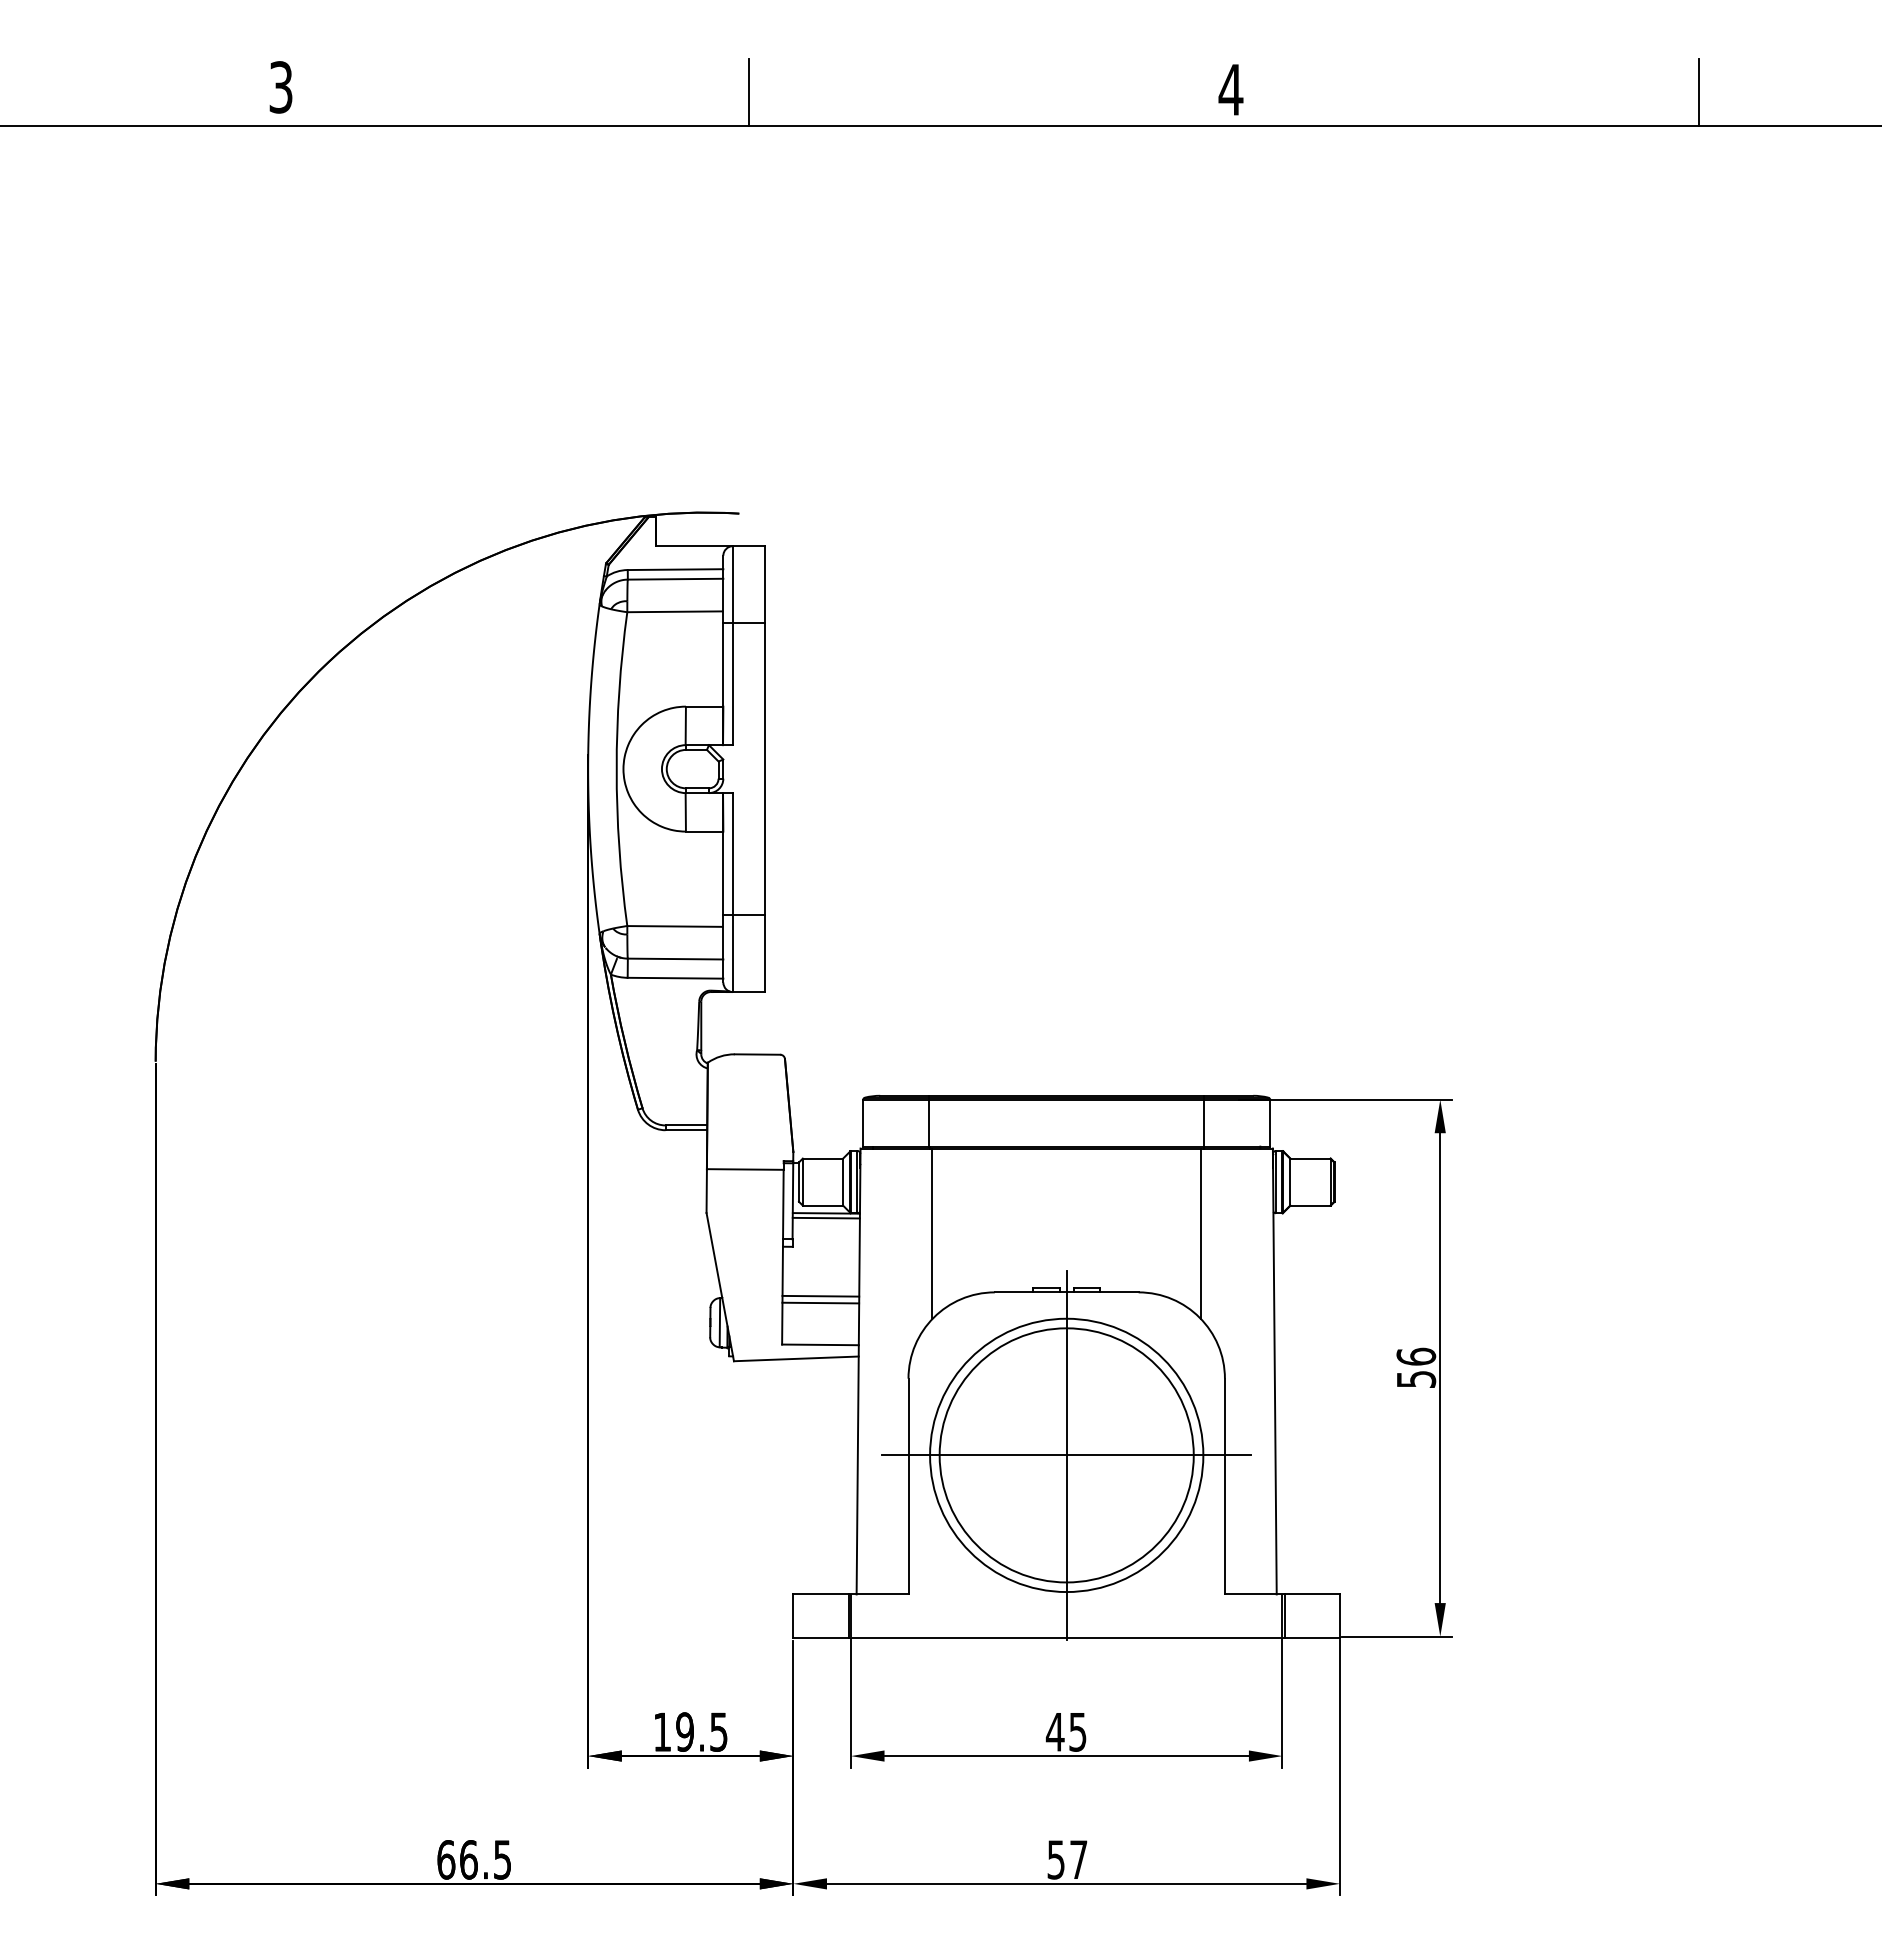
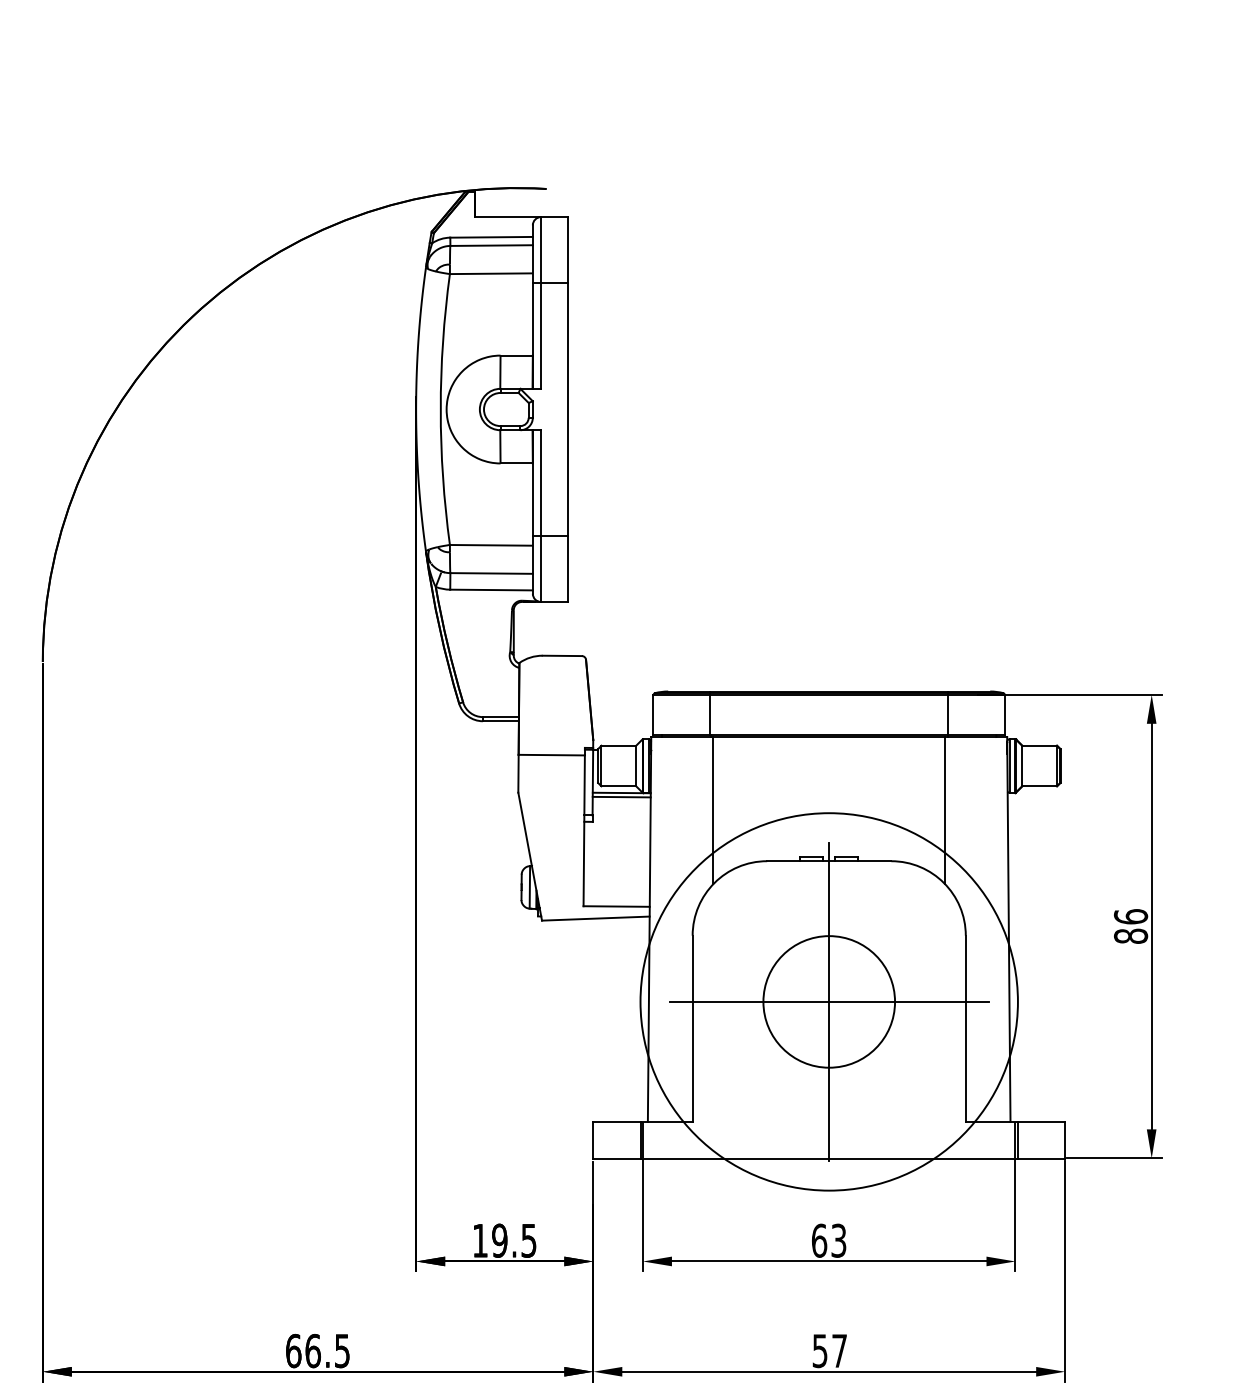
line: (820, 1295) -> (616, 863), removed
line: (820, 1302) -> (616, 869), removed
text: (1416, 1379) -> (1131, 936), 56 -> 86
circle: (1066, 1455) -> (829, 1002), size x0.6
circle: (1066, 1455) -> (829, 1002), size x1.6
text: (1065, 1731) -> (828, 1240), 45 -> 63

